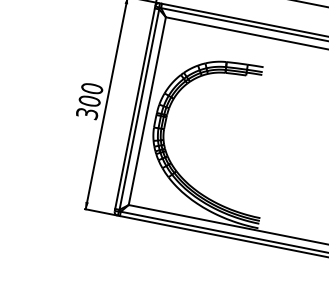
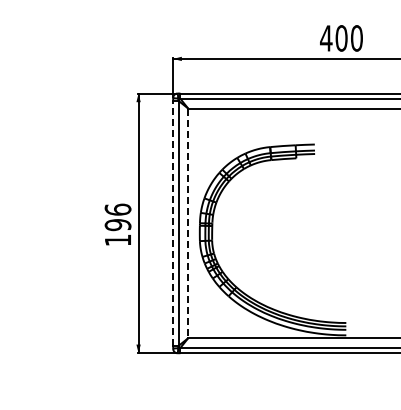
text: (89, 100) -> (117, 224), 300 -> 196
line: (135, 108) -> (173, 223), solid -> dashed
line: (147, 111) -> (188, 223), solid -> dashed

